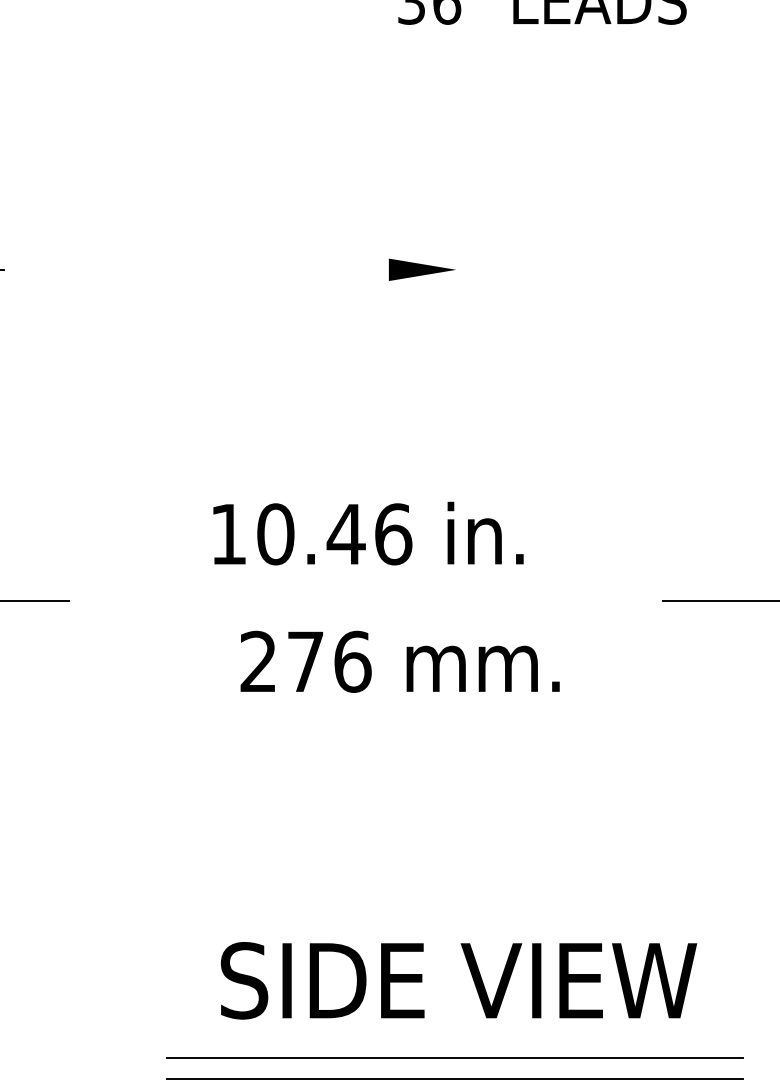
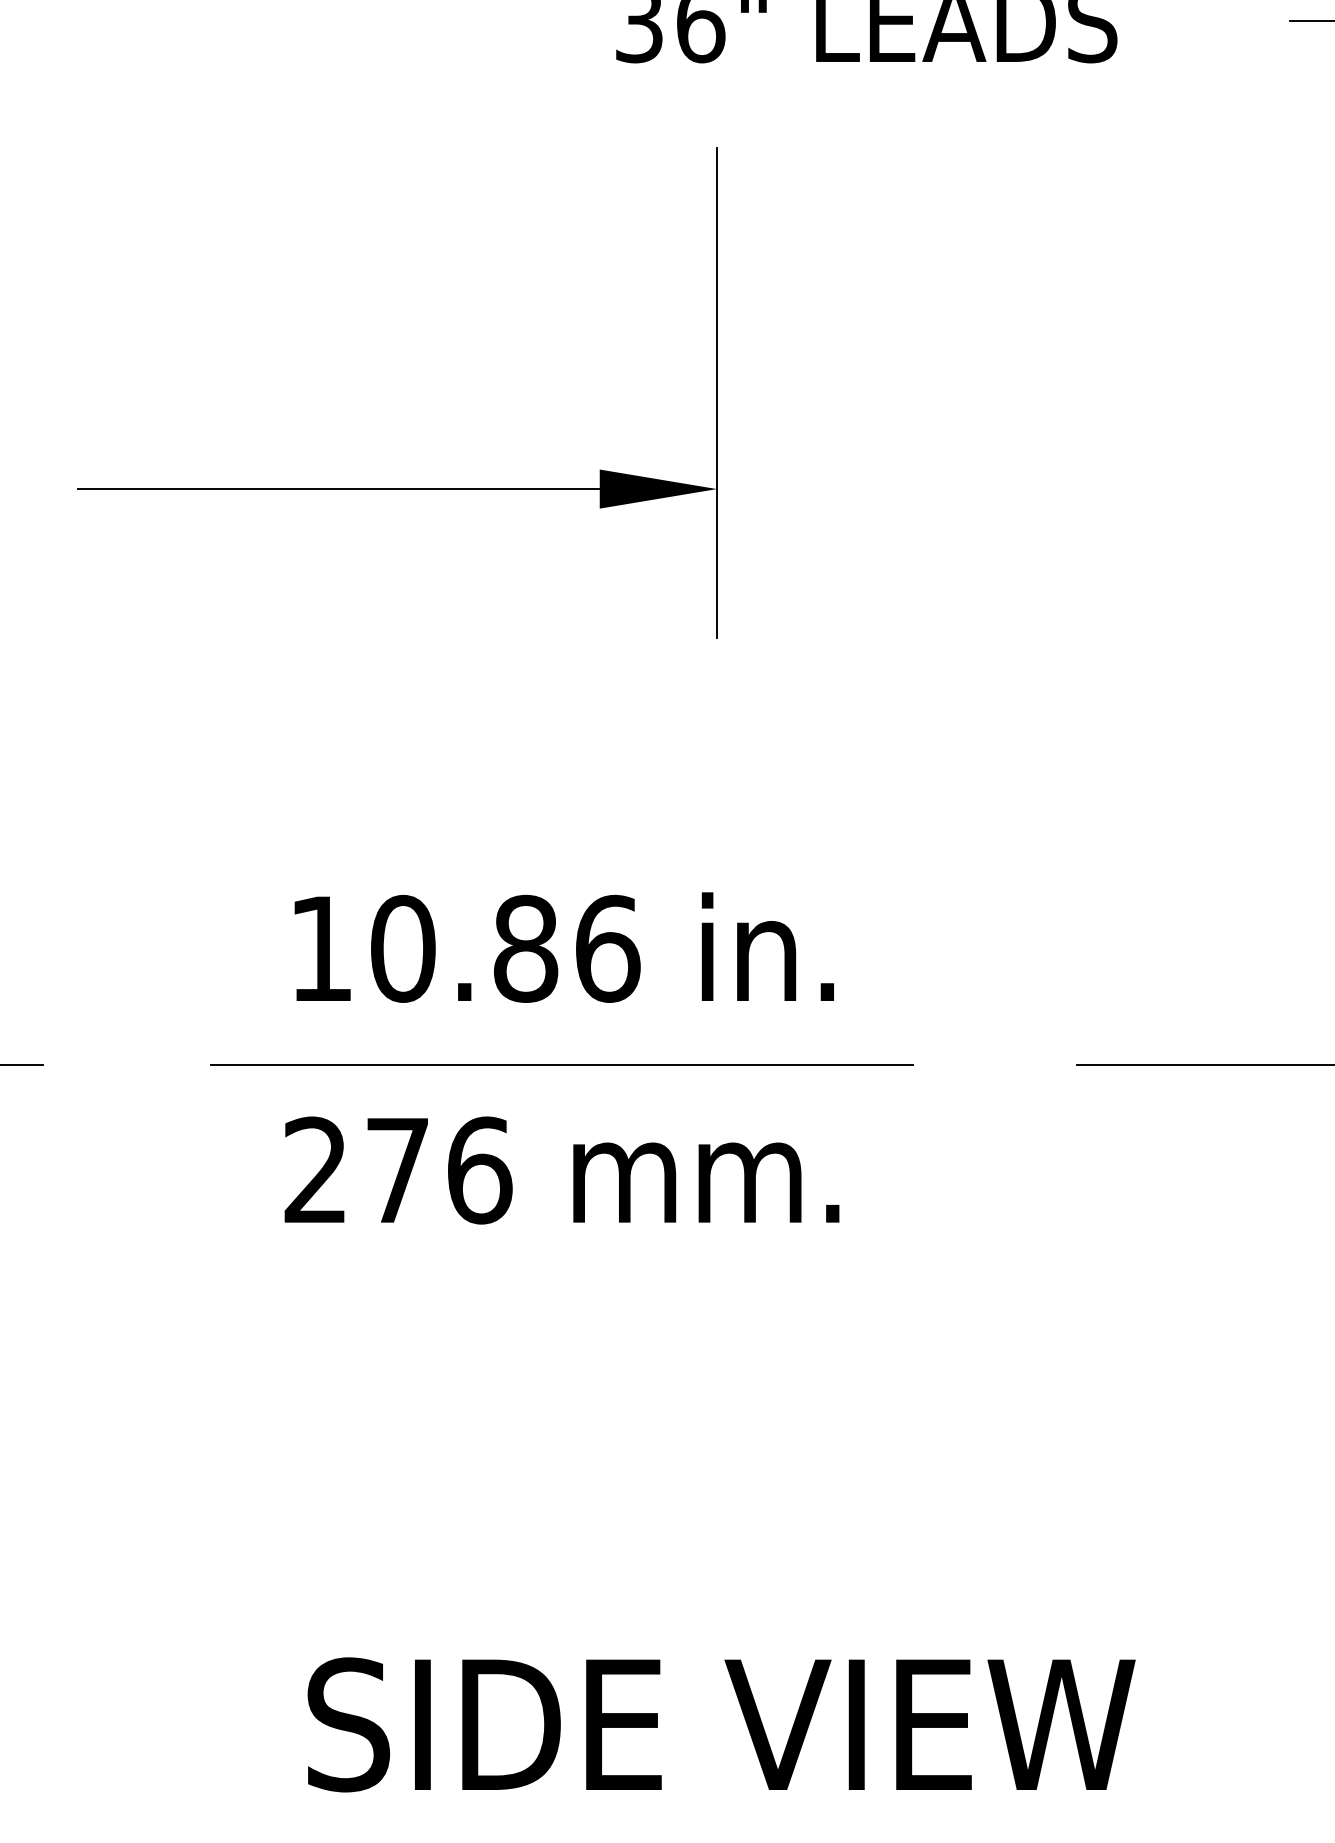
line: (456, 214) -> (717, 392), added
line: (238, 269) -> (338, 488), added
text: (345, 534) -> (524, 949), 10.46 -> 10.86
line: (367, 601) -> (562, 1065), added
text: (399, 661) -> (560, 1169), moved

